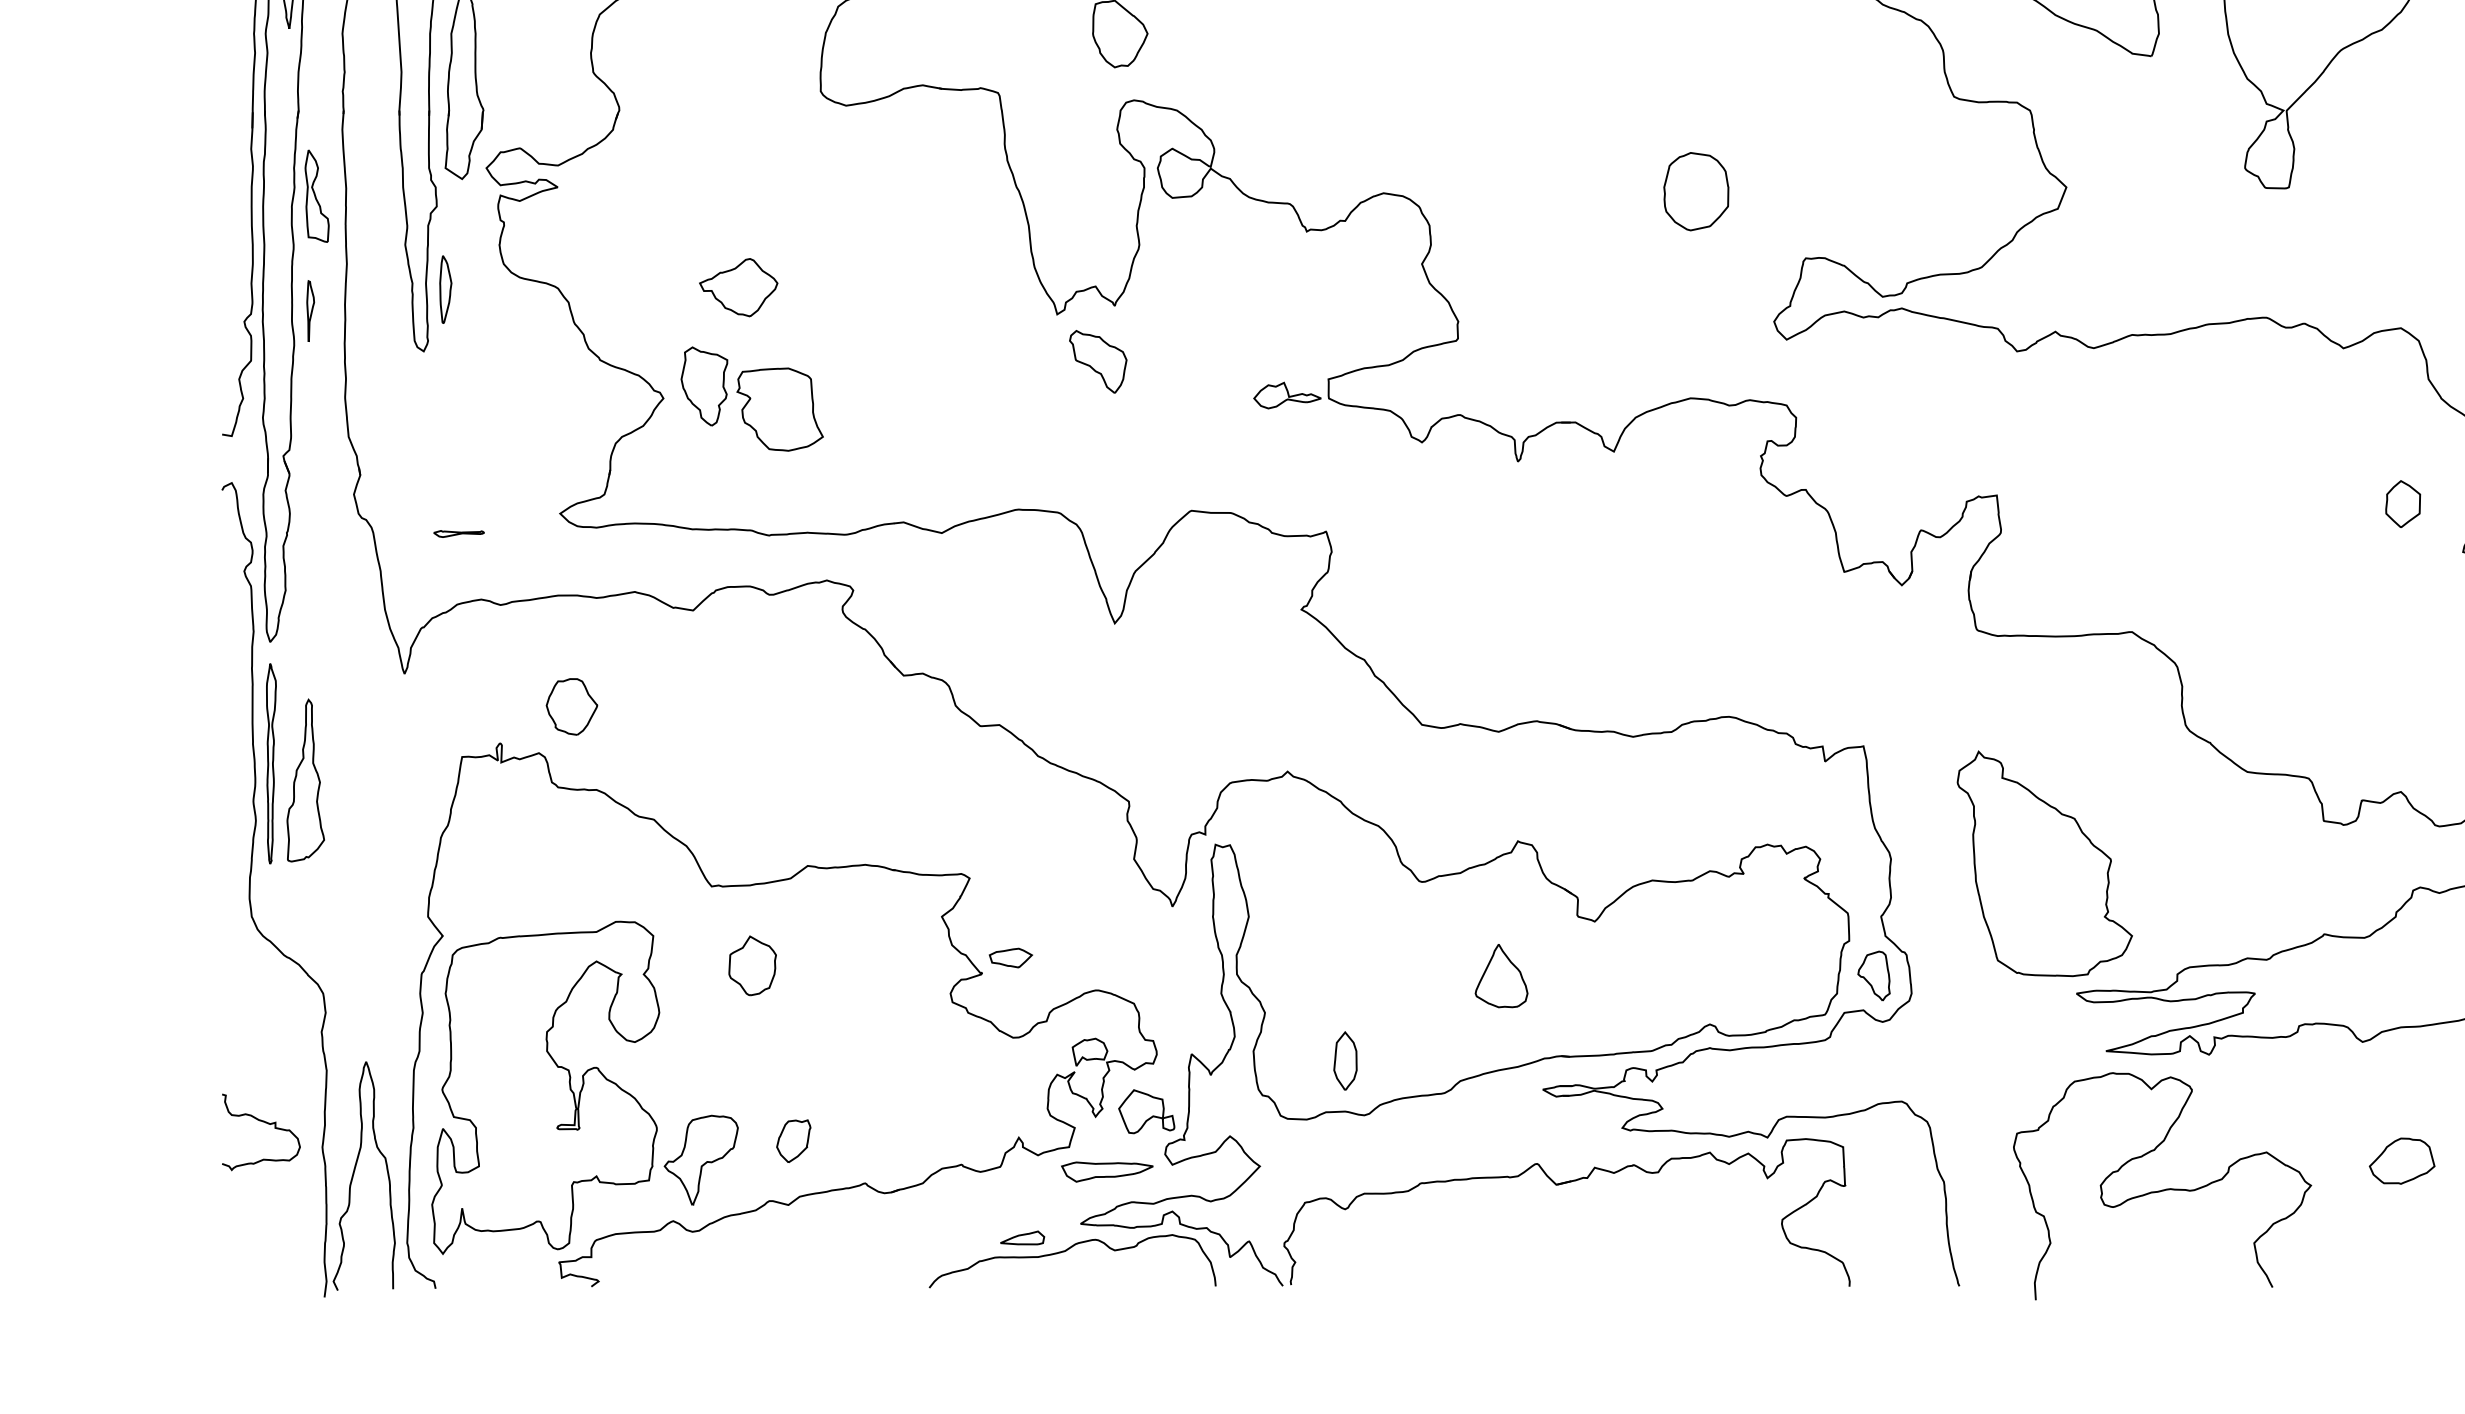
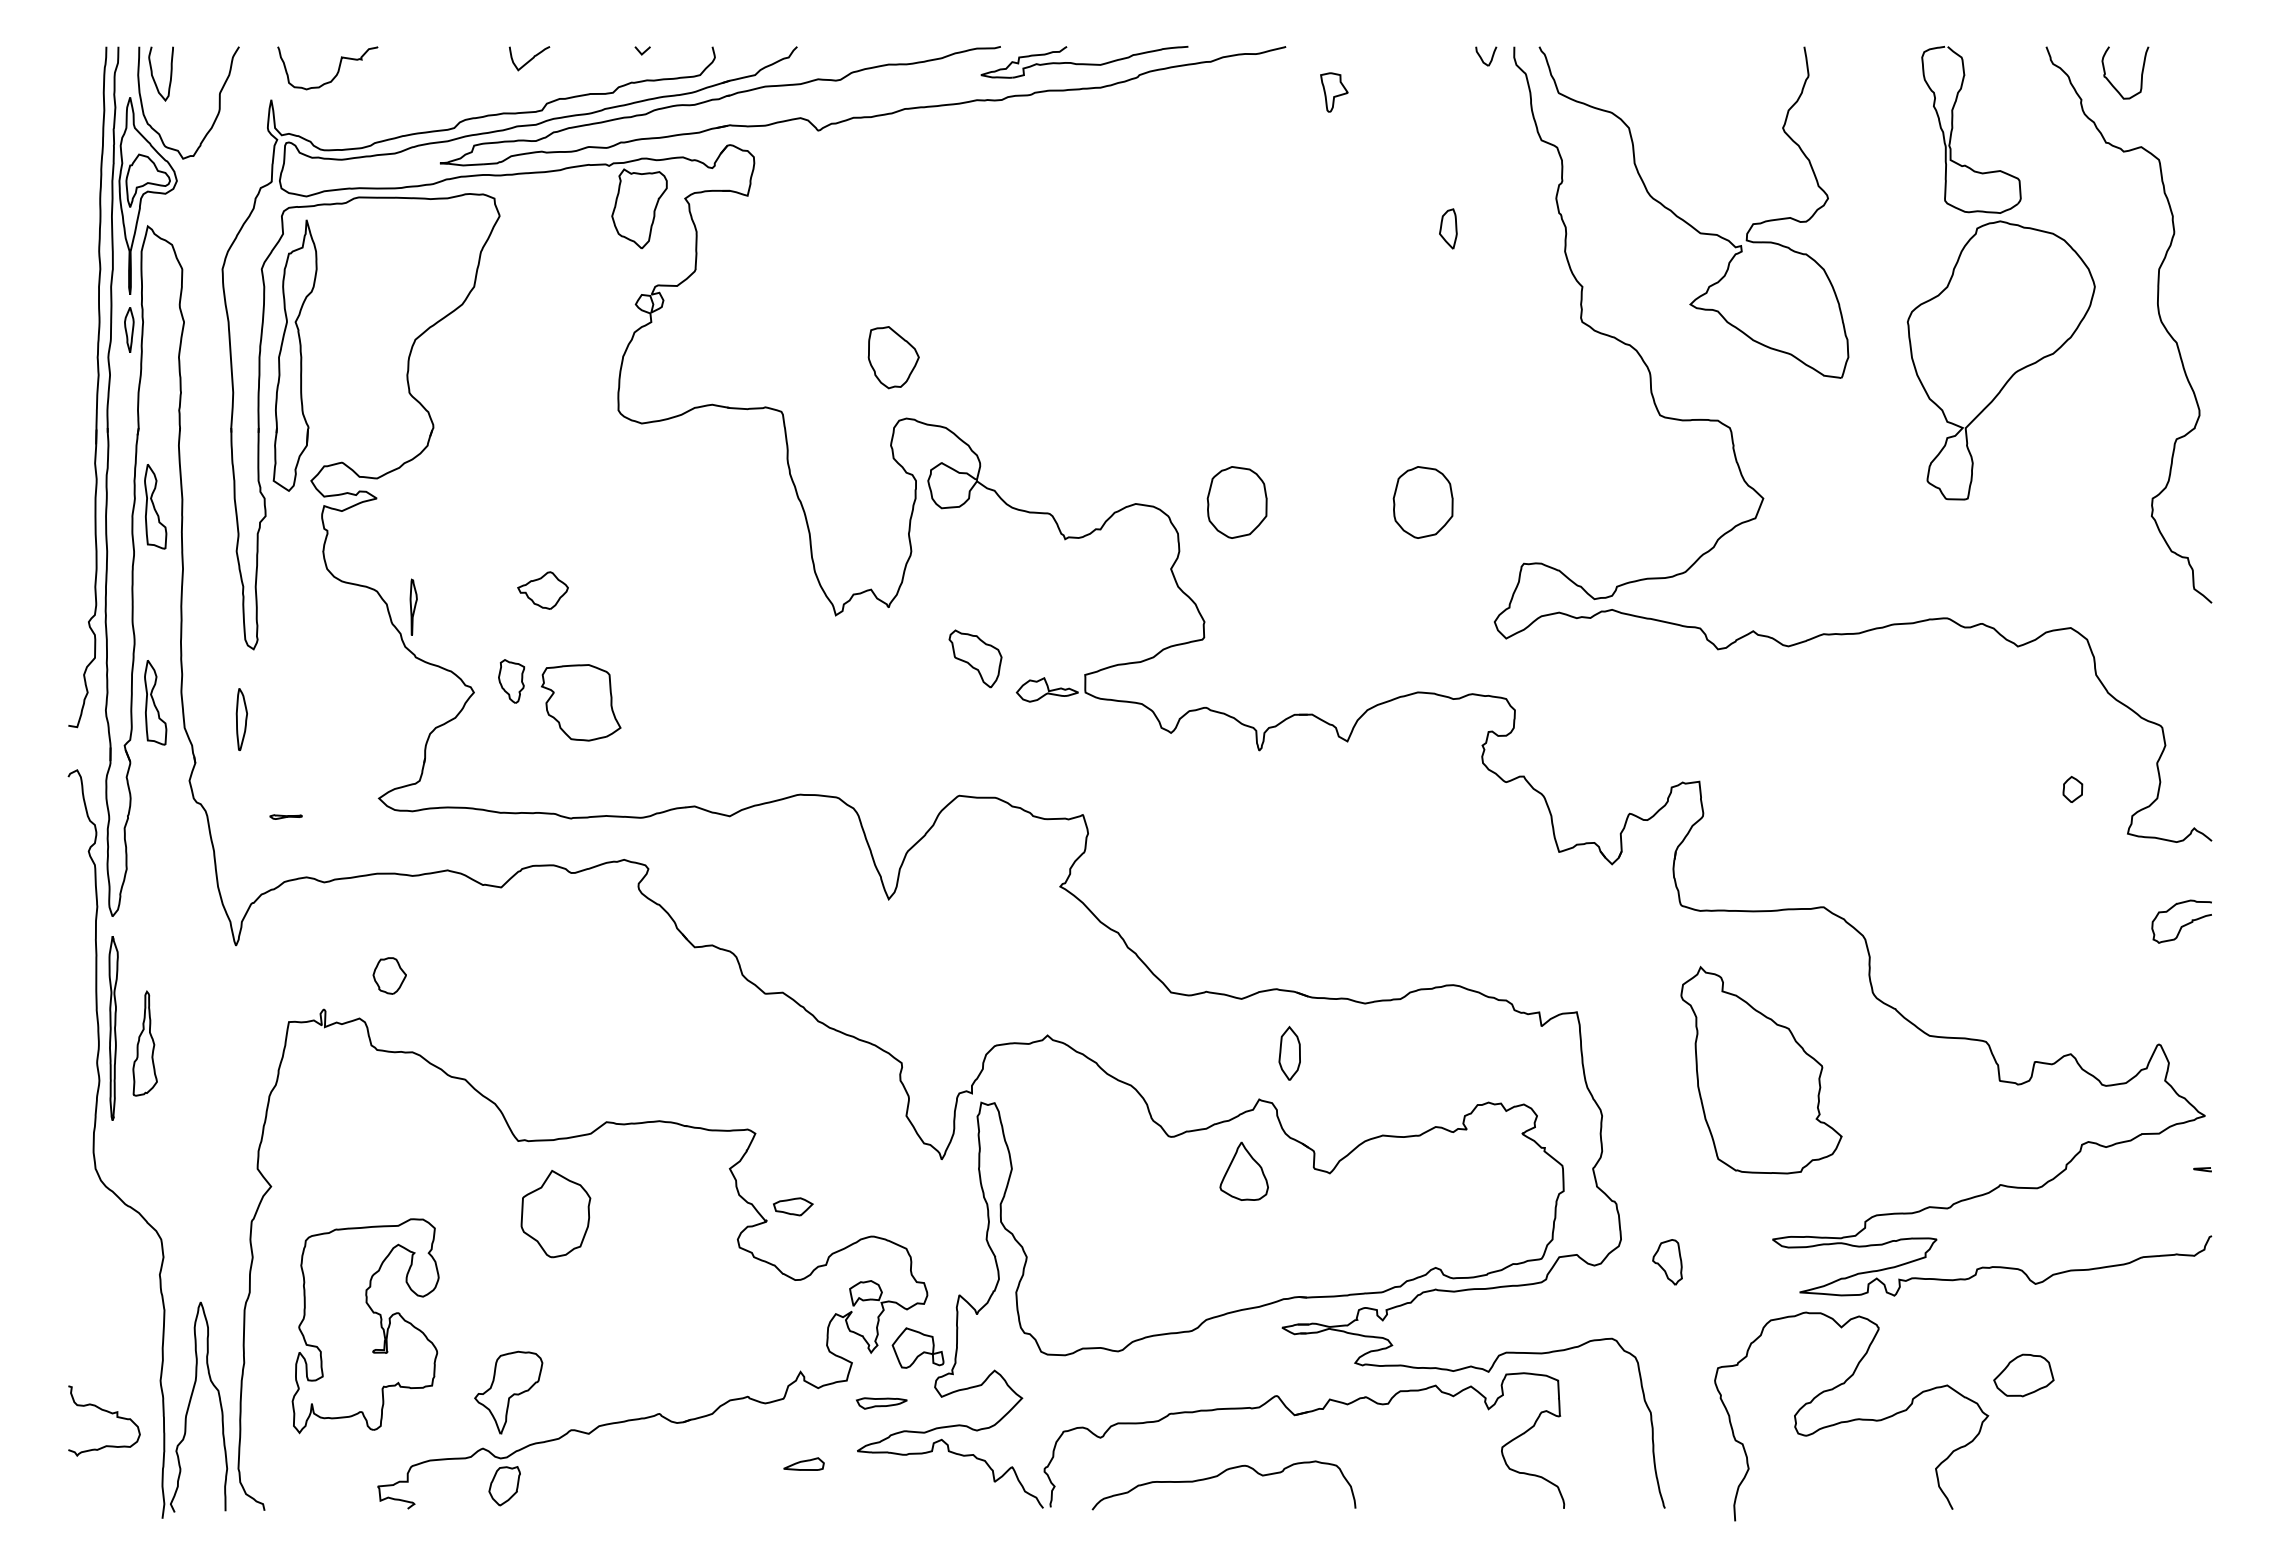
part: (1493, 191) -> (1236, 502), added
part: (738, 287) -> (542, 590), size x0.7
part: (445, 289) -> (241, 719), moved
part: (310, 310) -> (413, 606), moved
part: (1098, 361) -> (975, 658), moved
part: (704, 386) -> (511, 681), size x0.6
part: (316, 409) -> (155, 702), added
part: (2402, 503) -> (2072, 789), size x0.6
part: (458, 533) -> (285, 816), size x0.7
part: (571, 706) -> (389, 975), size x0.7
part: (304, 780) -> (144, 1043), size x0.7
part: (2044, 863) -> (1761, 1069), moved
part: (752, 965) -> (555, 1213), size x1.6
part: (1500, 975) -> (1243, 1170), moved
part: (1874, 976) -> (1667, 1262), moved
part: (1345, 1059) -> (1289, 1052), moved
part: (545, 1087) -> (365, 1325), size x0.7
curve: (264, 1123) -> (107, 1412), moved
part: (793, 1141) -> (504, 1486), moved
part: (2401, 1161) -> (2023, 1375), moved
part: (1106, 1172) -> (881, 1403), size x0.6
curve: (1066, 1251) -> (1218, 1476), moved

